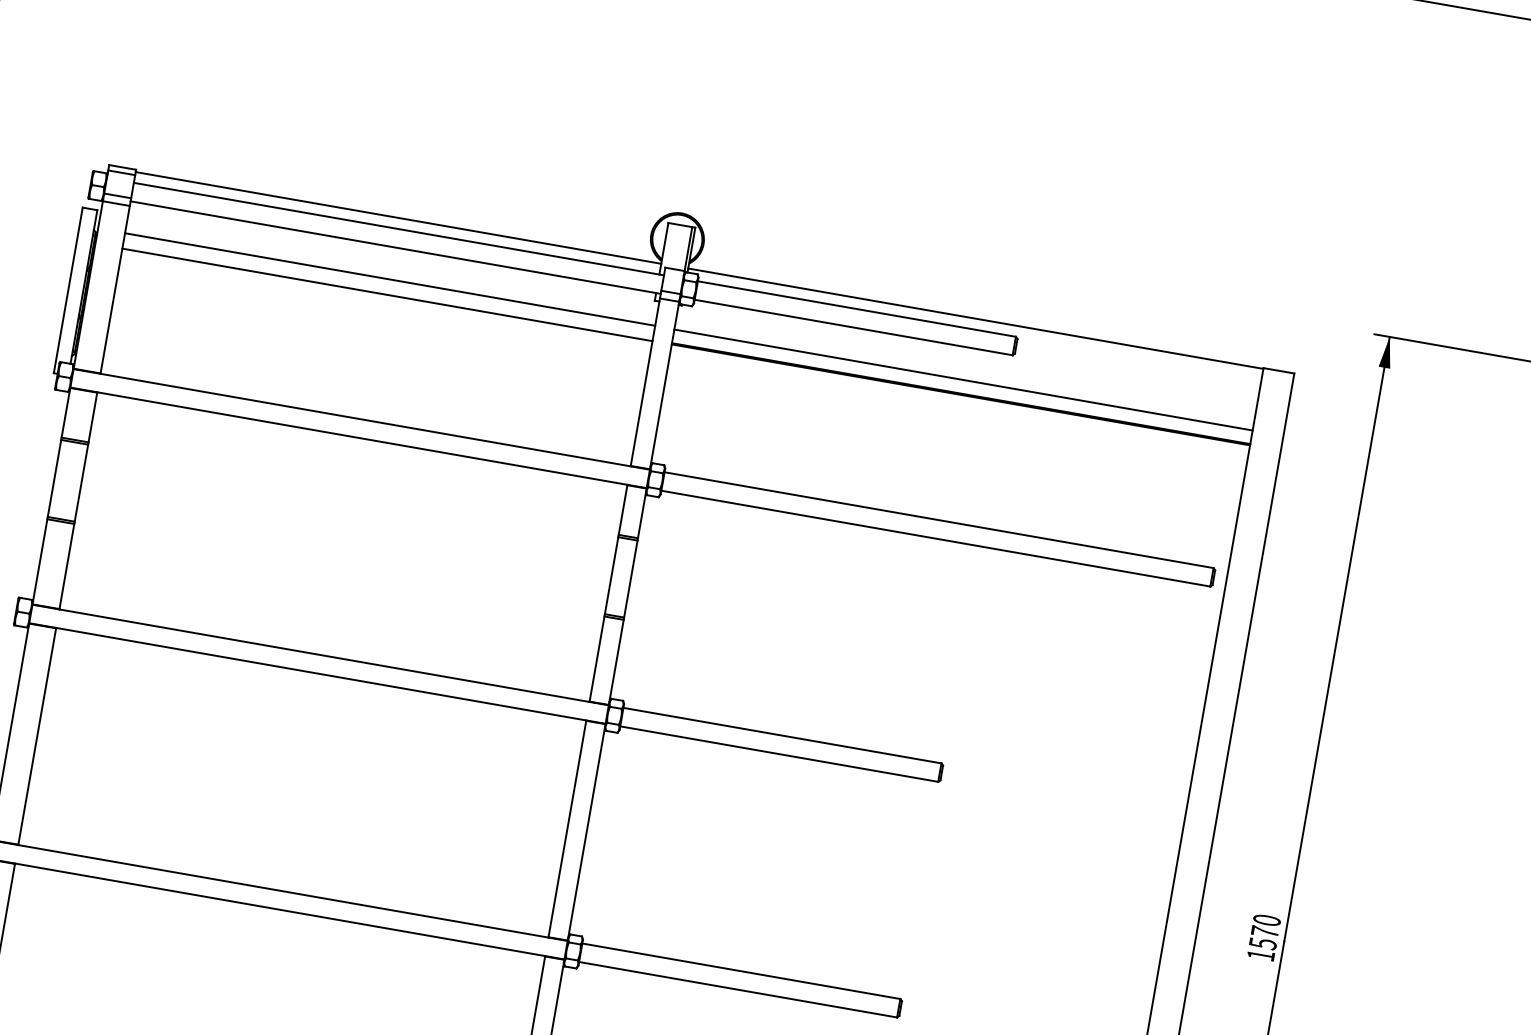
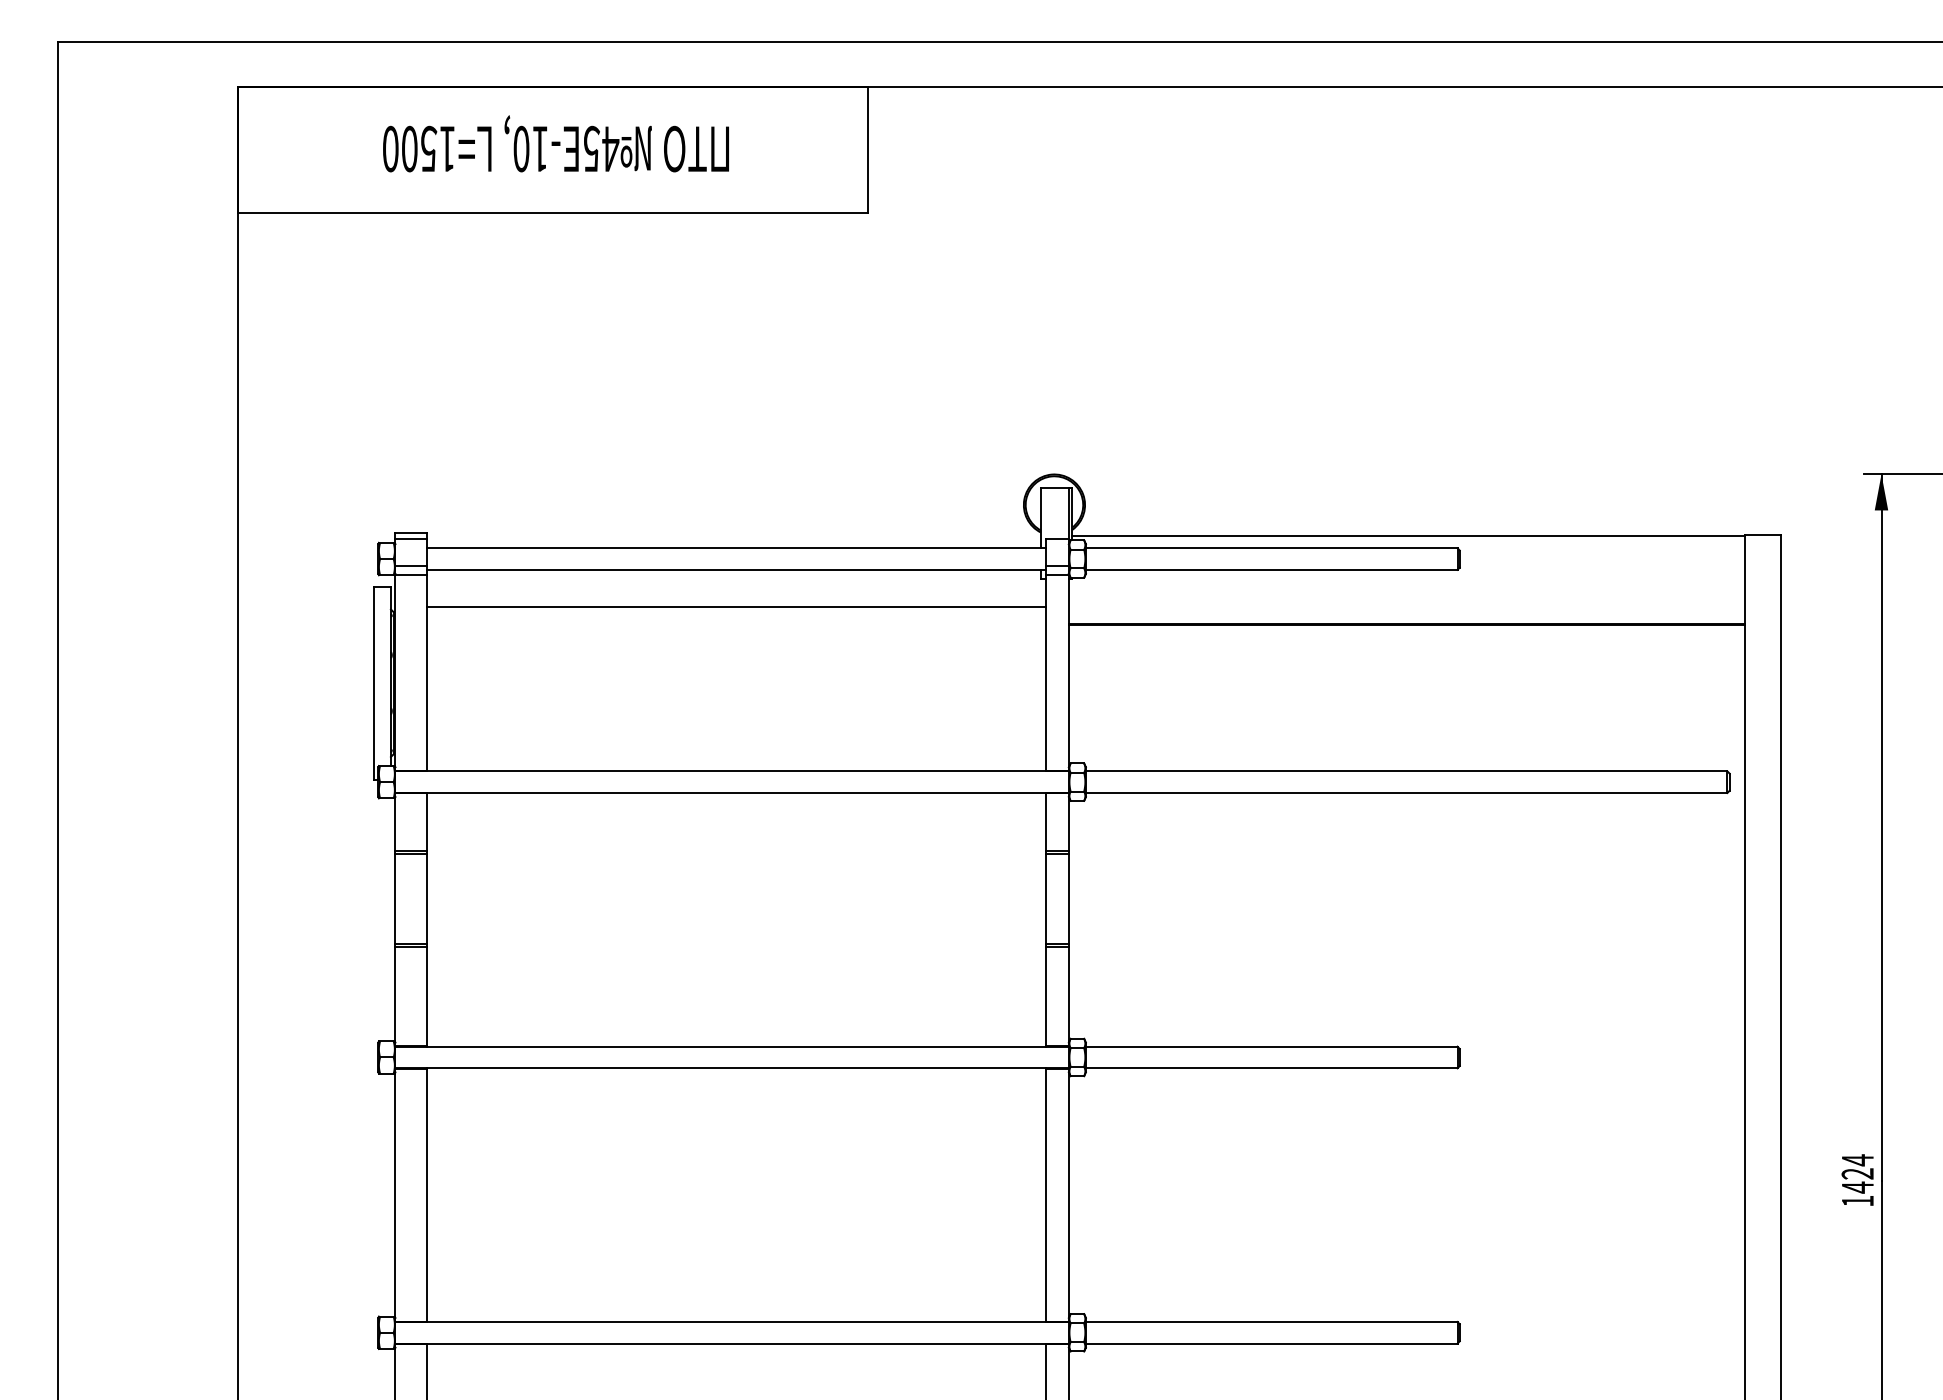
line: (398, 217) -> (733, 535), removed
line: (387, 295) -> (736, 625), removed
line: (963, 379) -> (1406, 607), removed
text: (1264, 931) -> (1857, 1173), 1570 -> 1424

